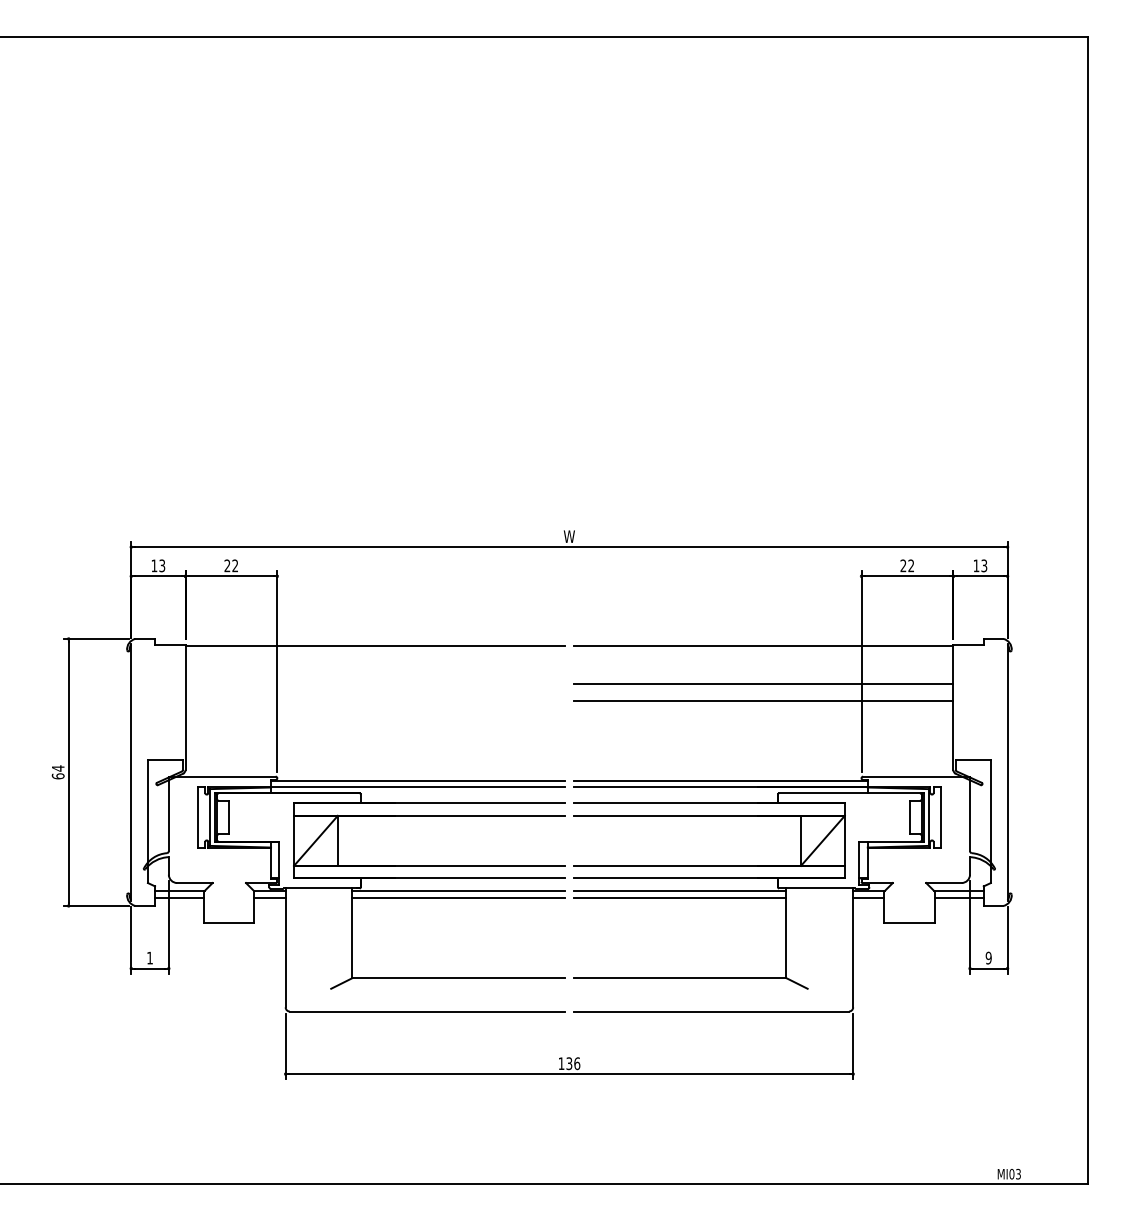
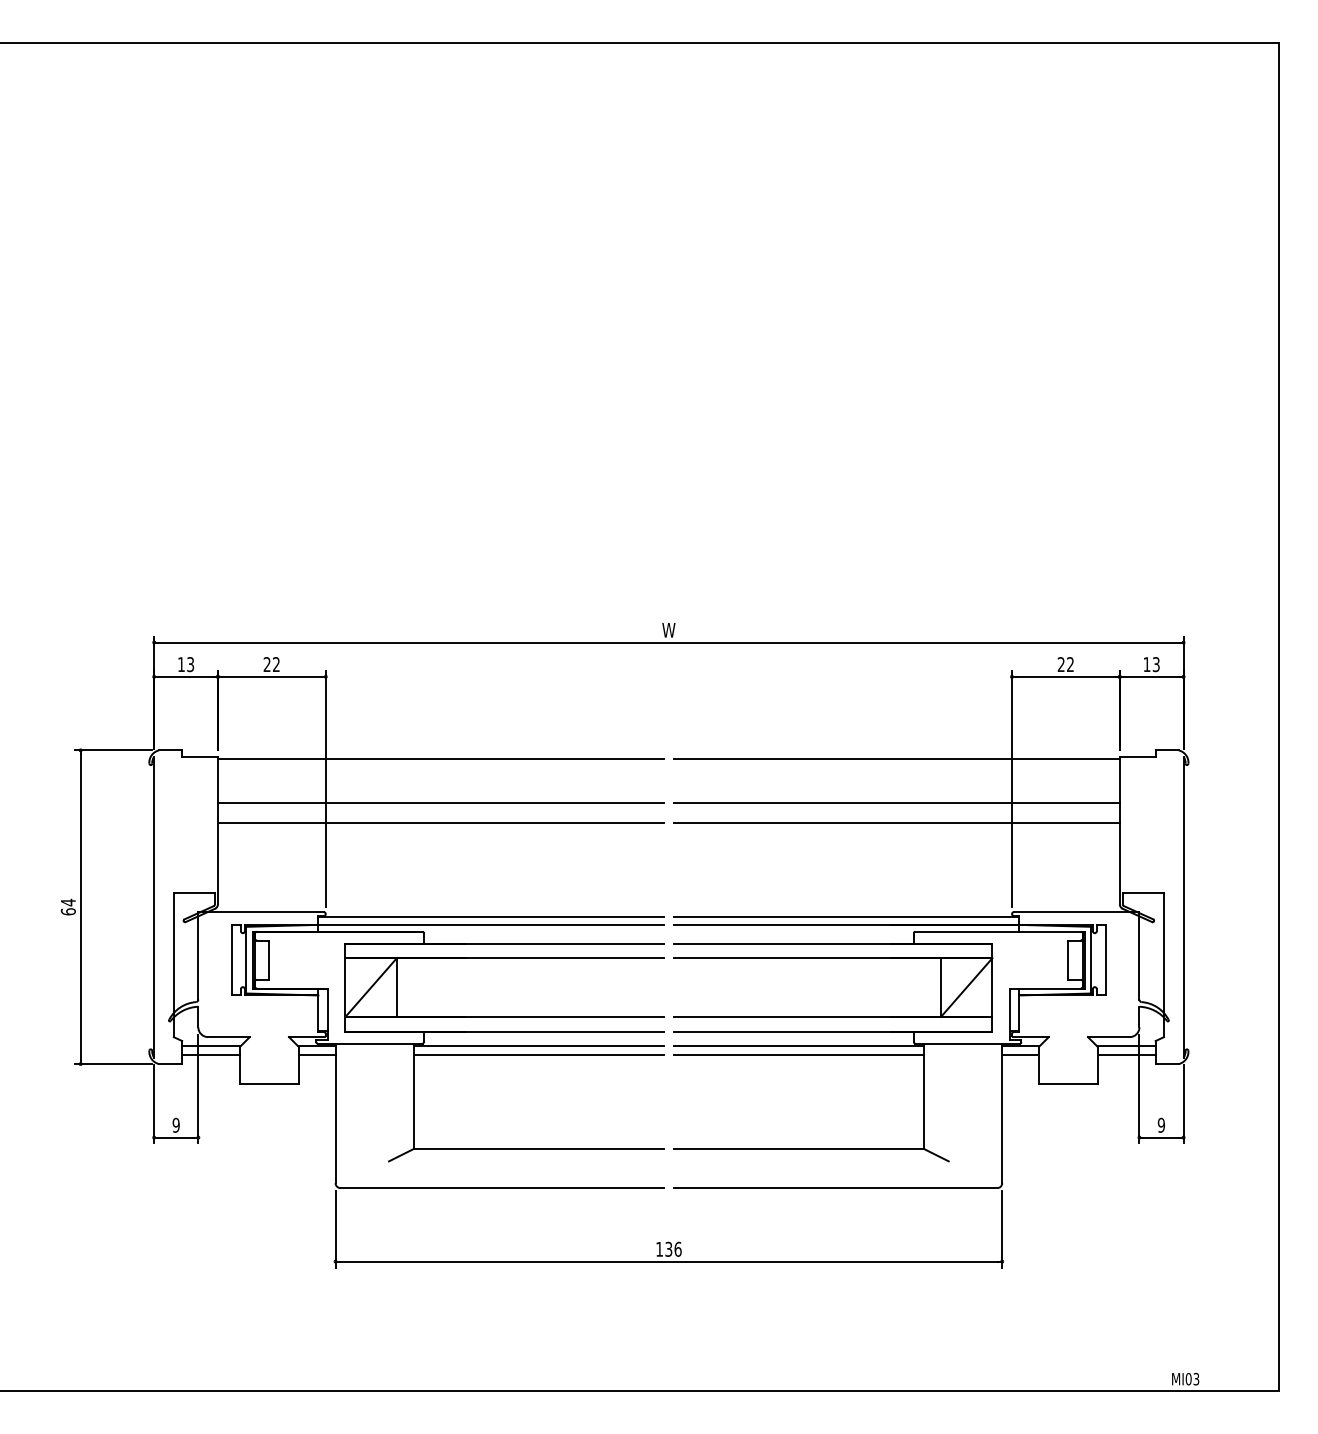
line: (374, 684) -> (440, 803), added
line: (374, 700) -> (440, 822), added
text: (149, 957) -> (175, 1124), 1 -> 9

